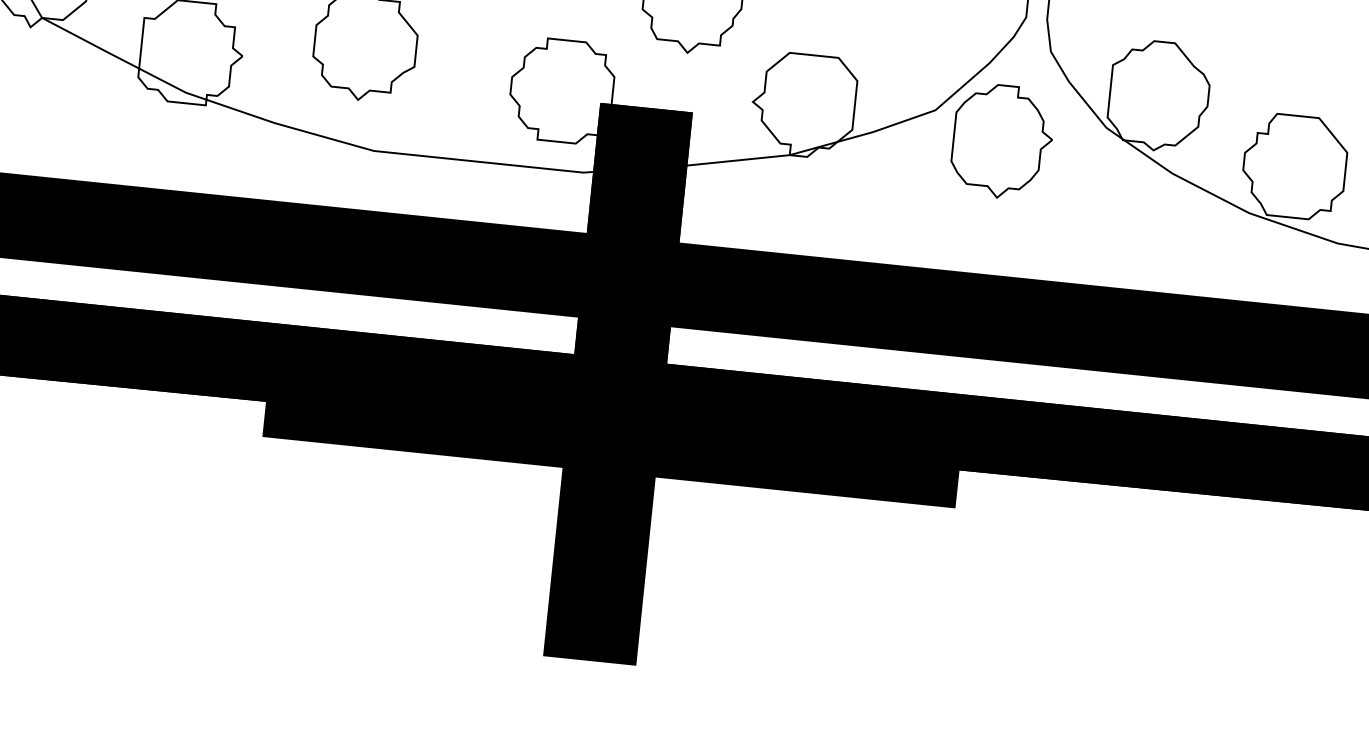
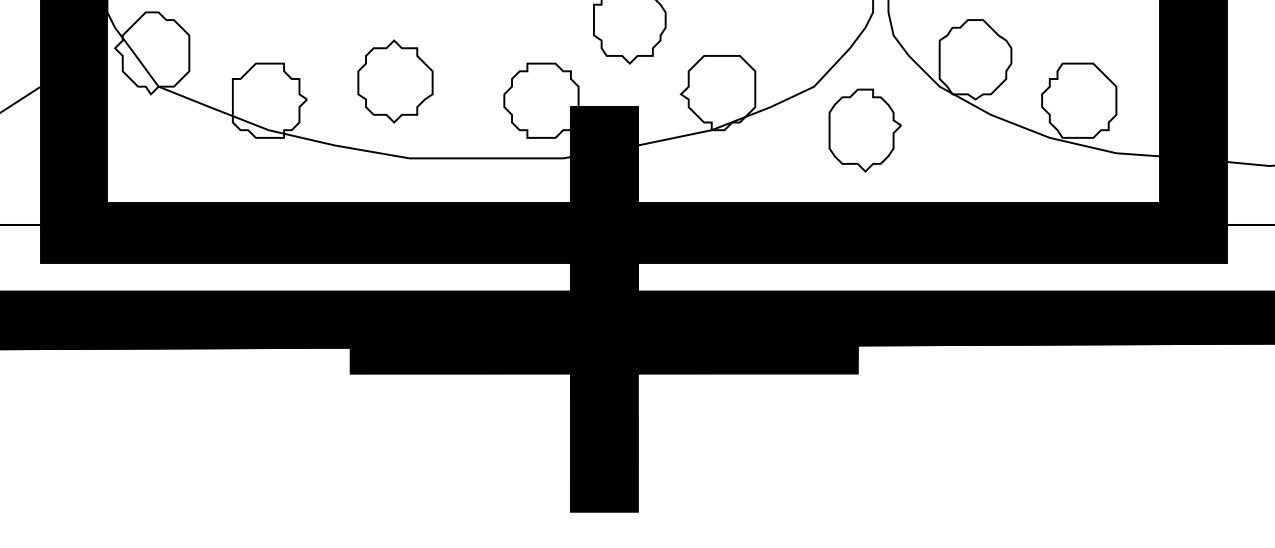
part: (1001, 141) -> (864, 130), moved

